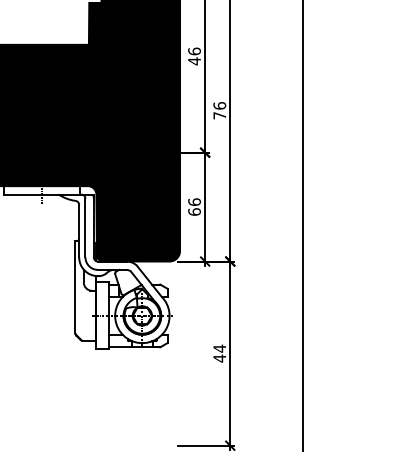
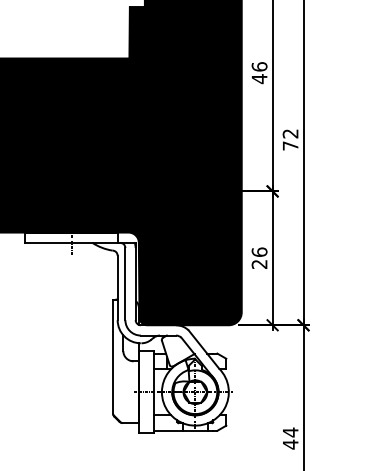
text: (219, 105) -> (290, 133), 76 -> 72
text: (194, 211) -> (259, 263), 66 -> 26

